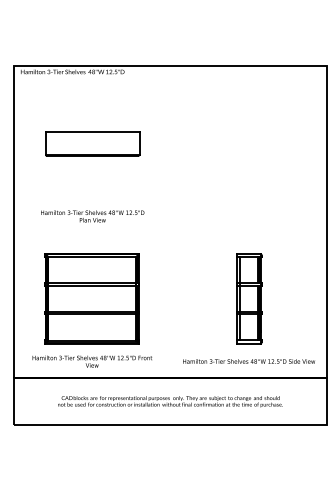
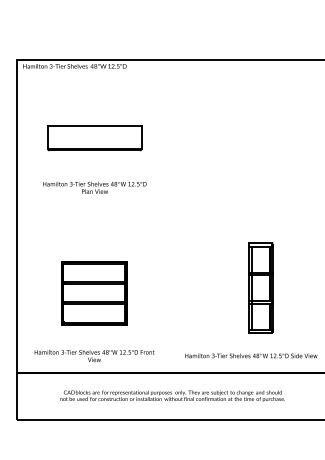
text: (92, 216) -> (94, 187), moved
part: (91, 298) -> (93, 292), size x0.7
part: (249, 298) -> (260, 287), moved

